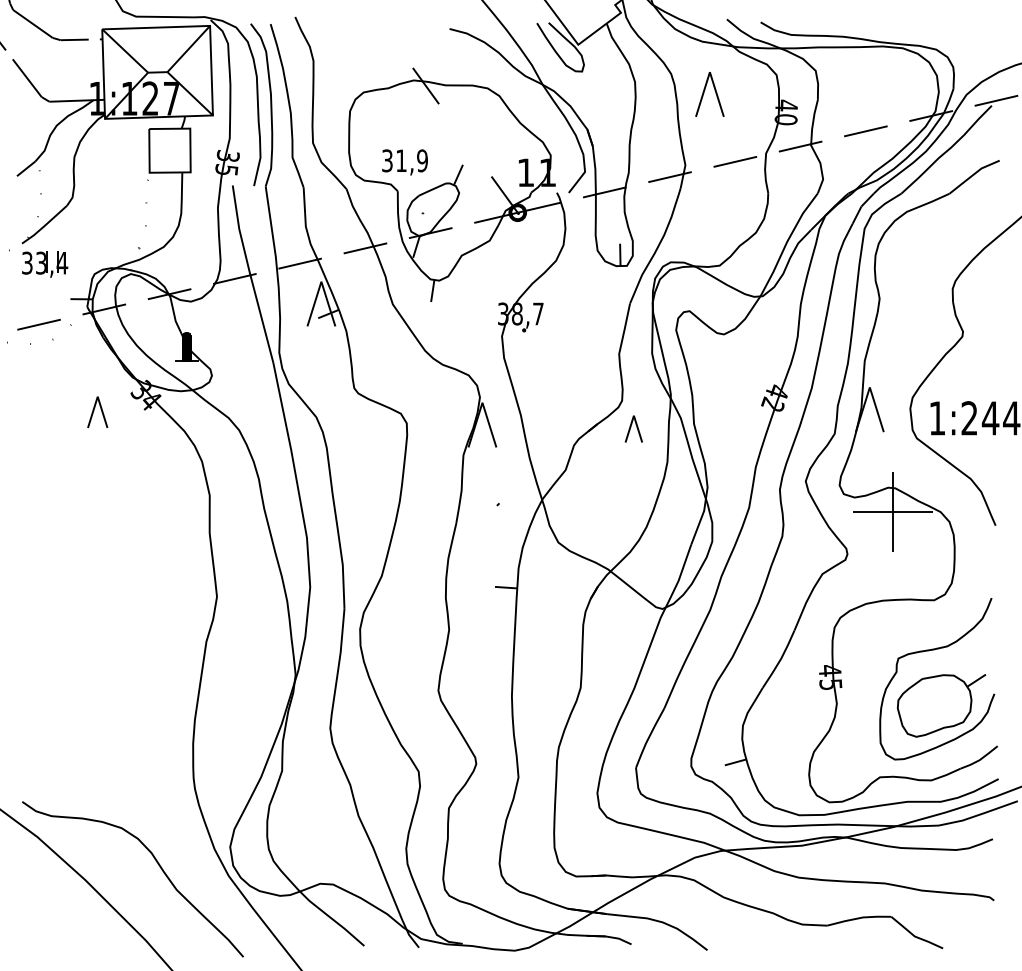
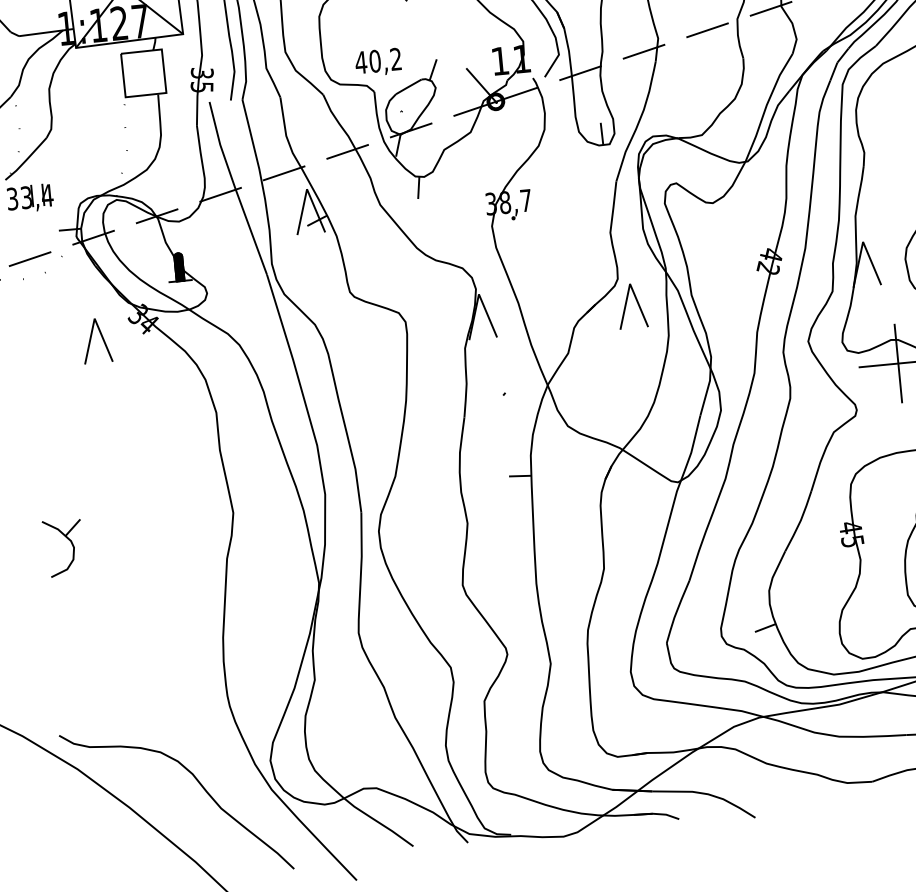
text: (404, 160) -> (378, 60), 31,9 -> 40,2
part: (97, 411) -> (96, 339), size x1.43
part: (633, 428) -> (631, 305), size x1.67
part: (52, 611) -> (70, 543), added

